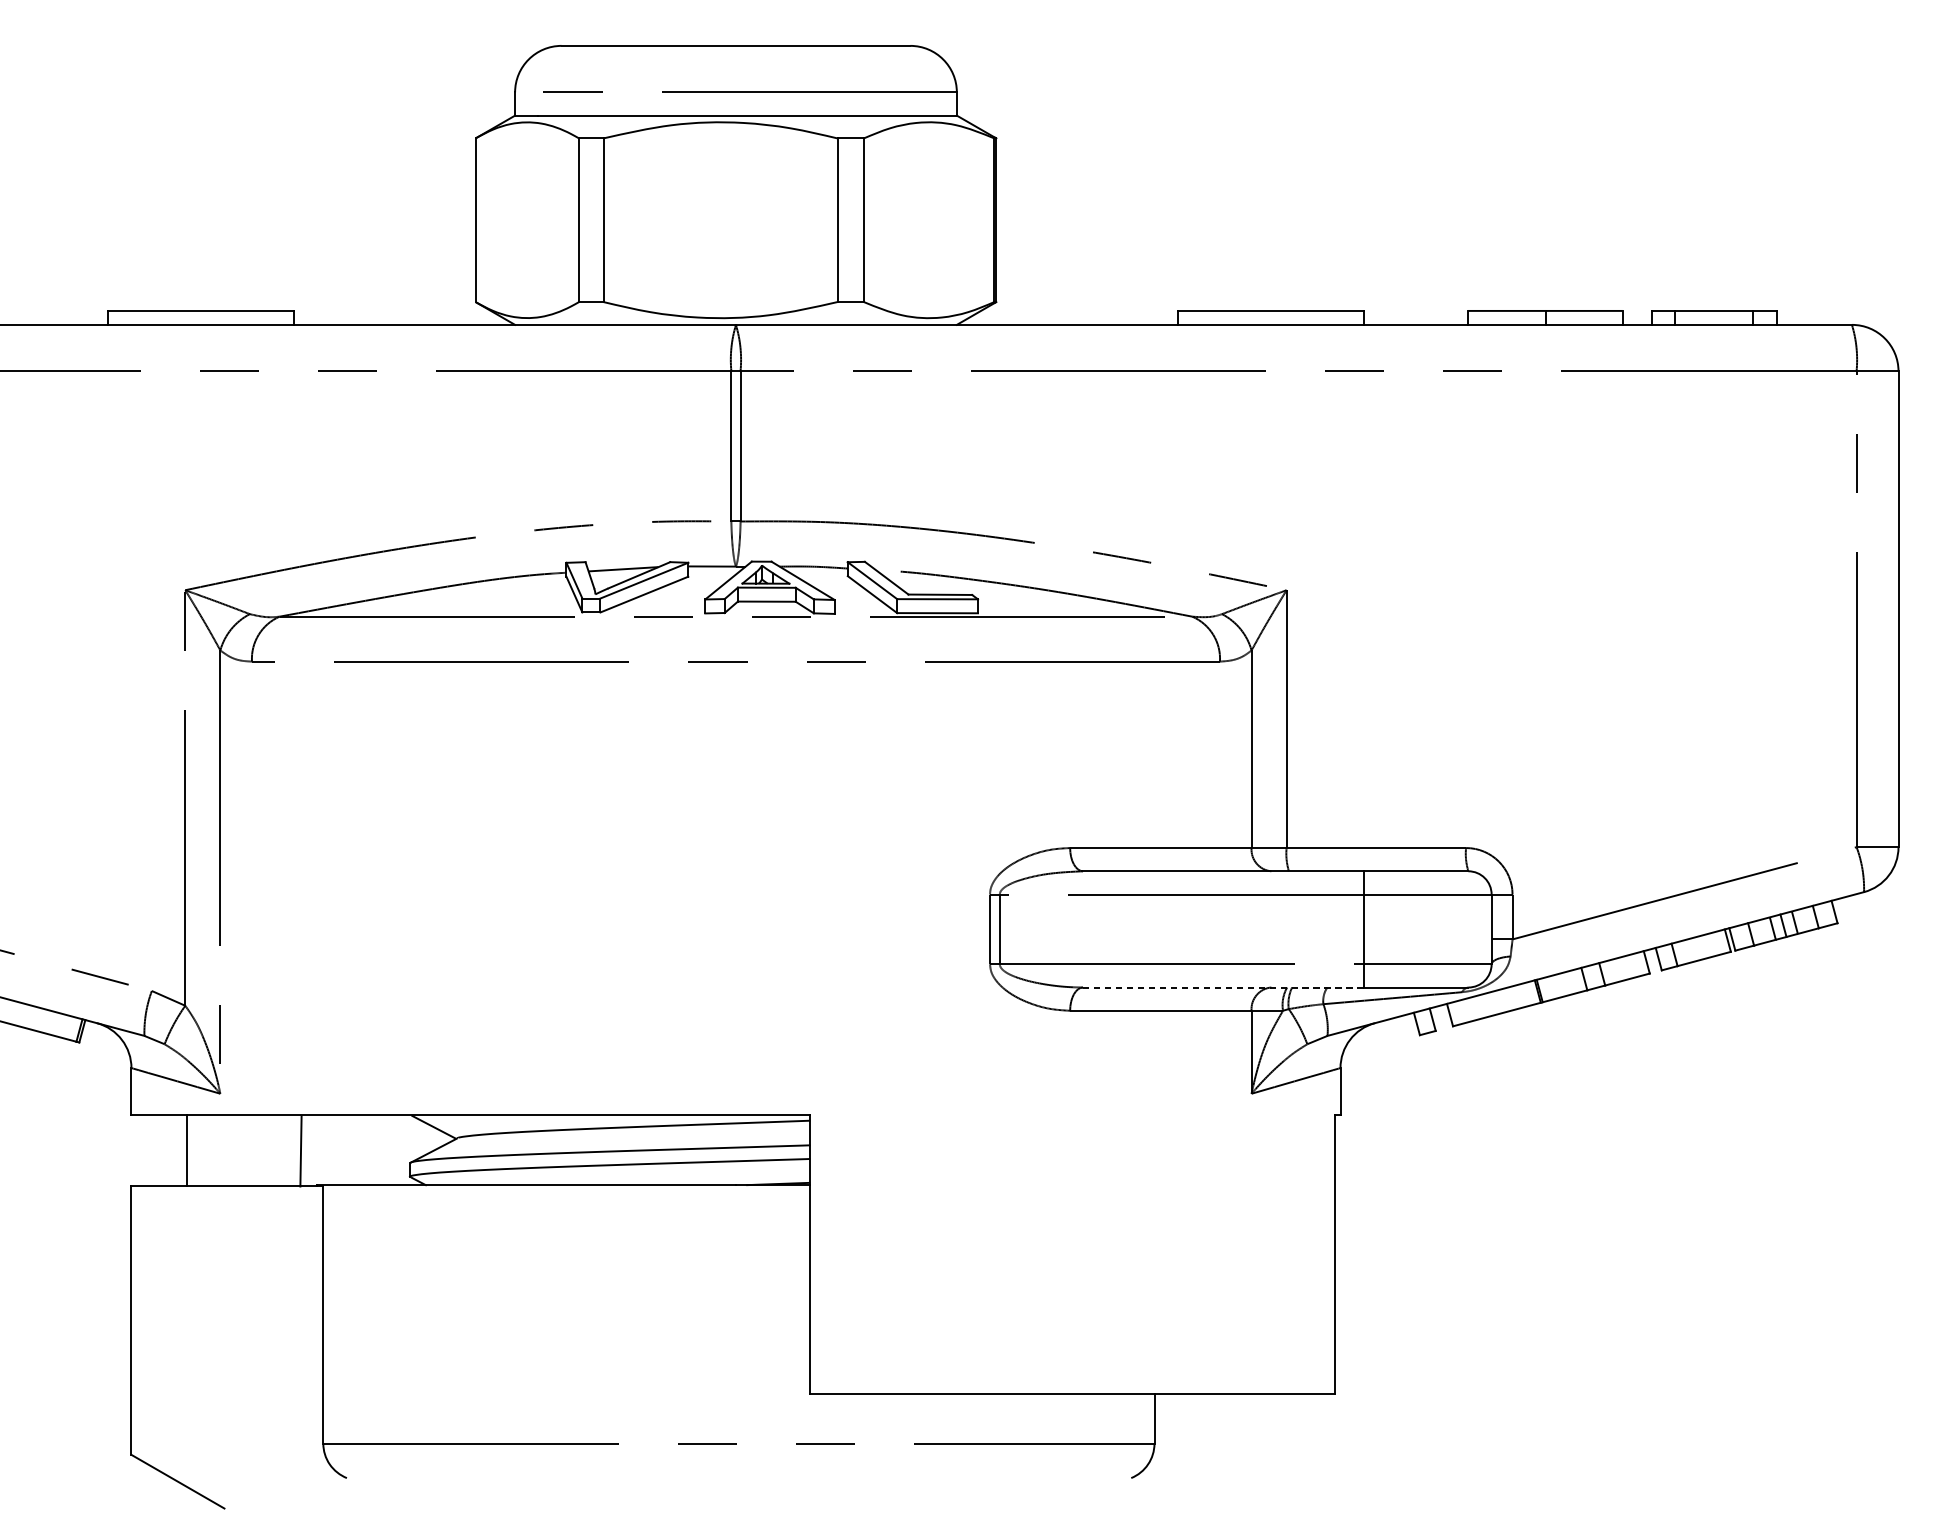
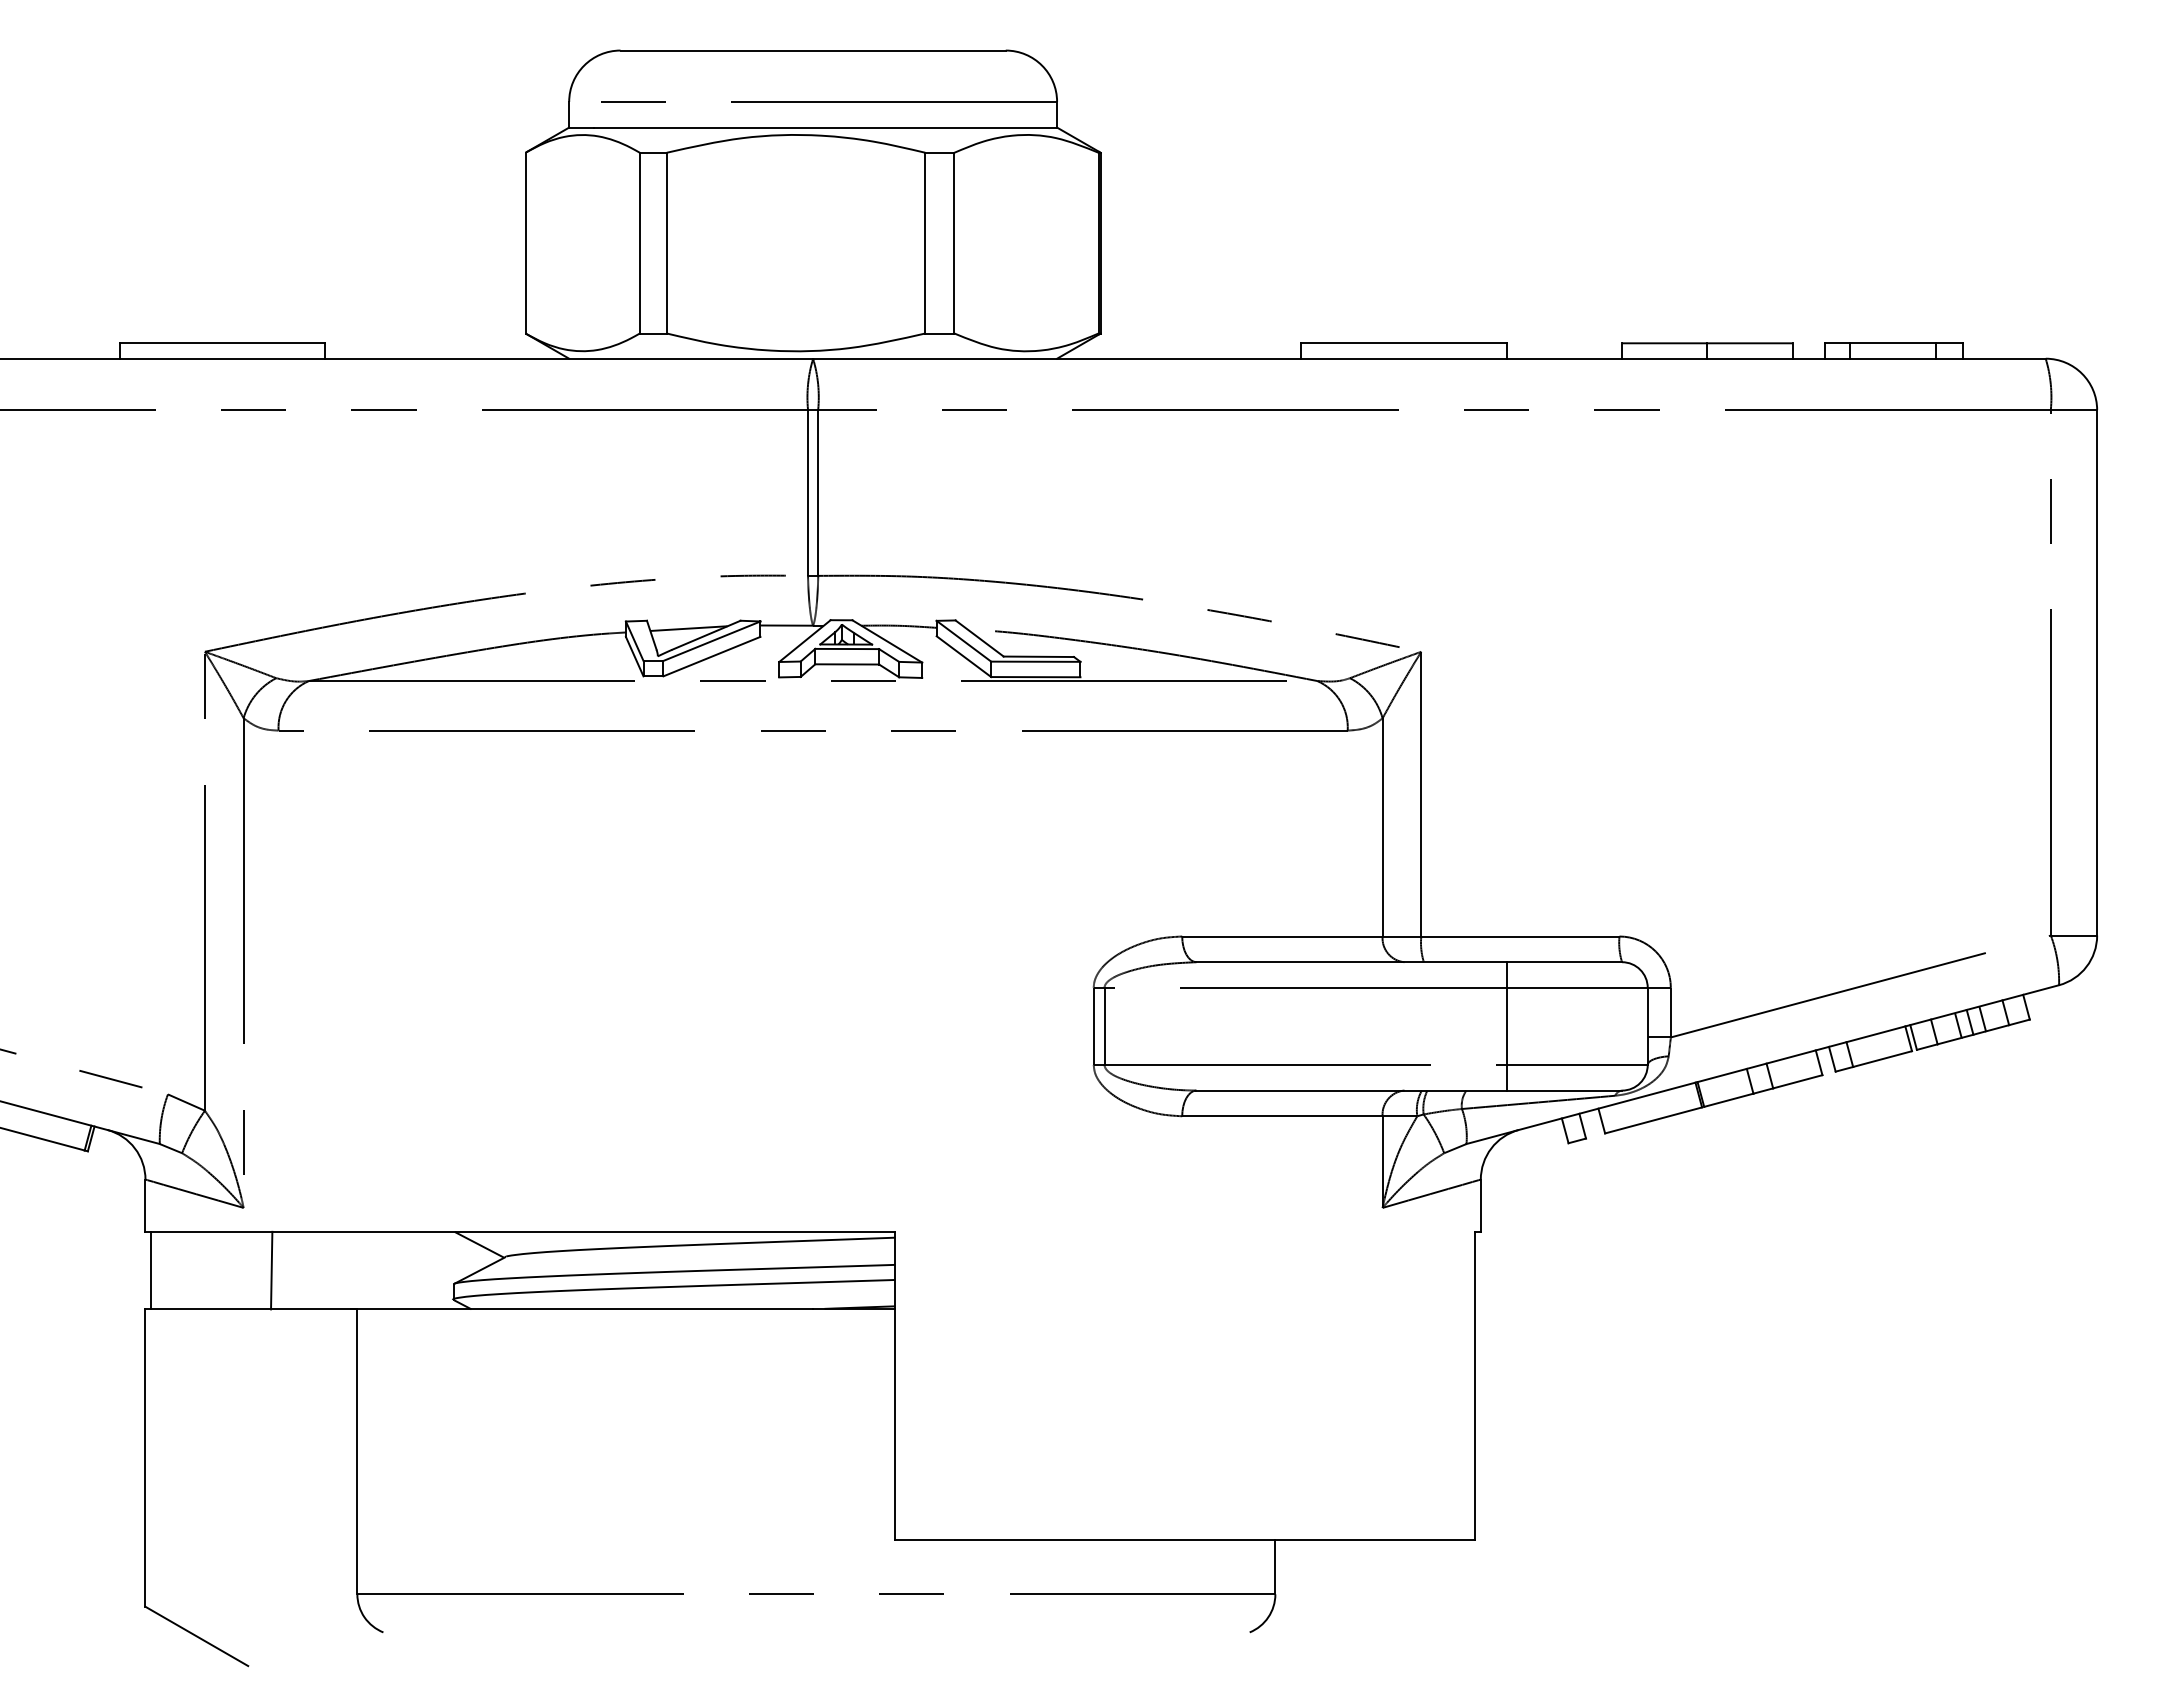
line: (1222, 987) -> (1350, 1090), dashed -> solid
line: (186, 1150) -> (150, 1270), moved
line: (300, 1151) -> (271, 1270), moved

